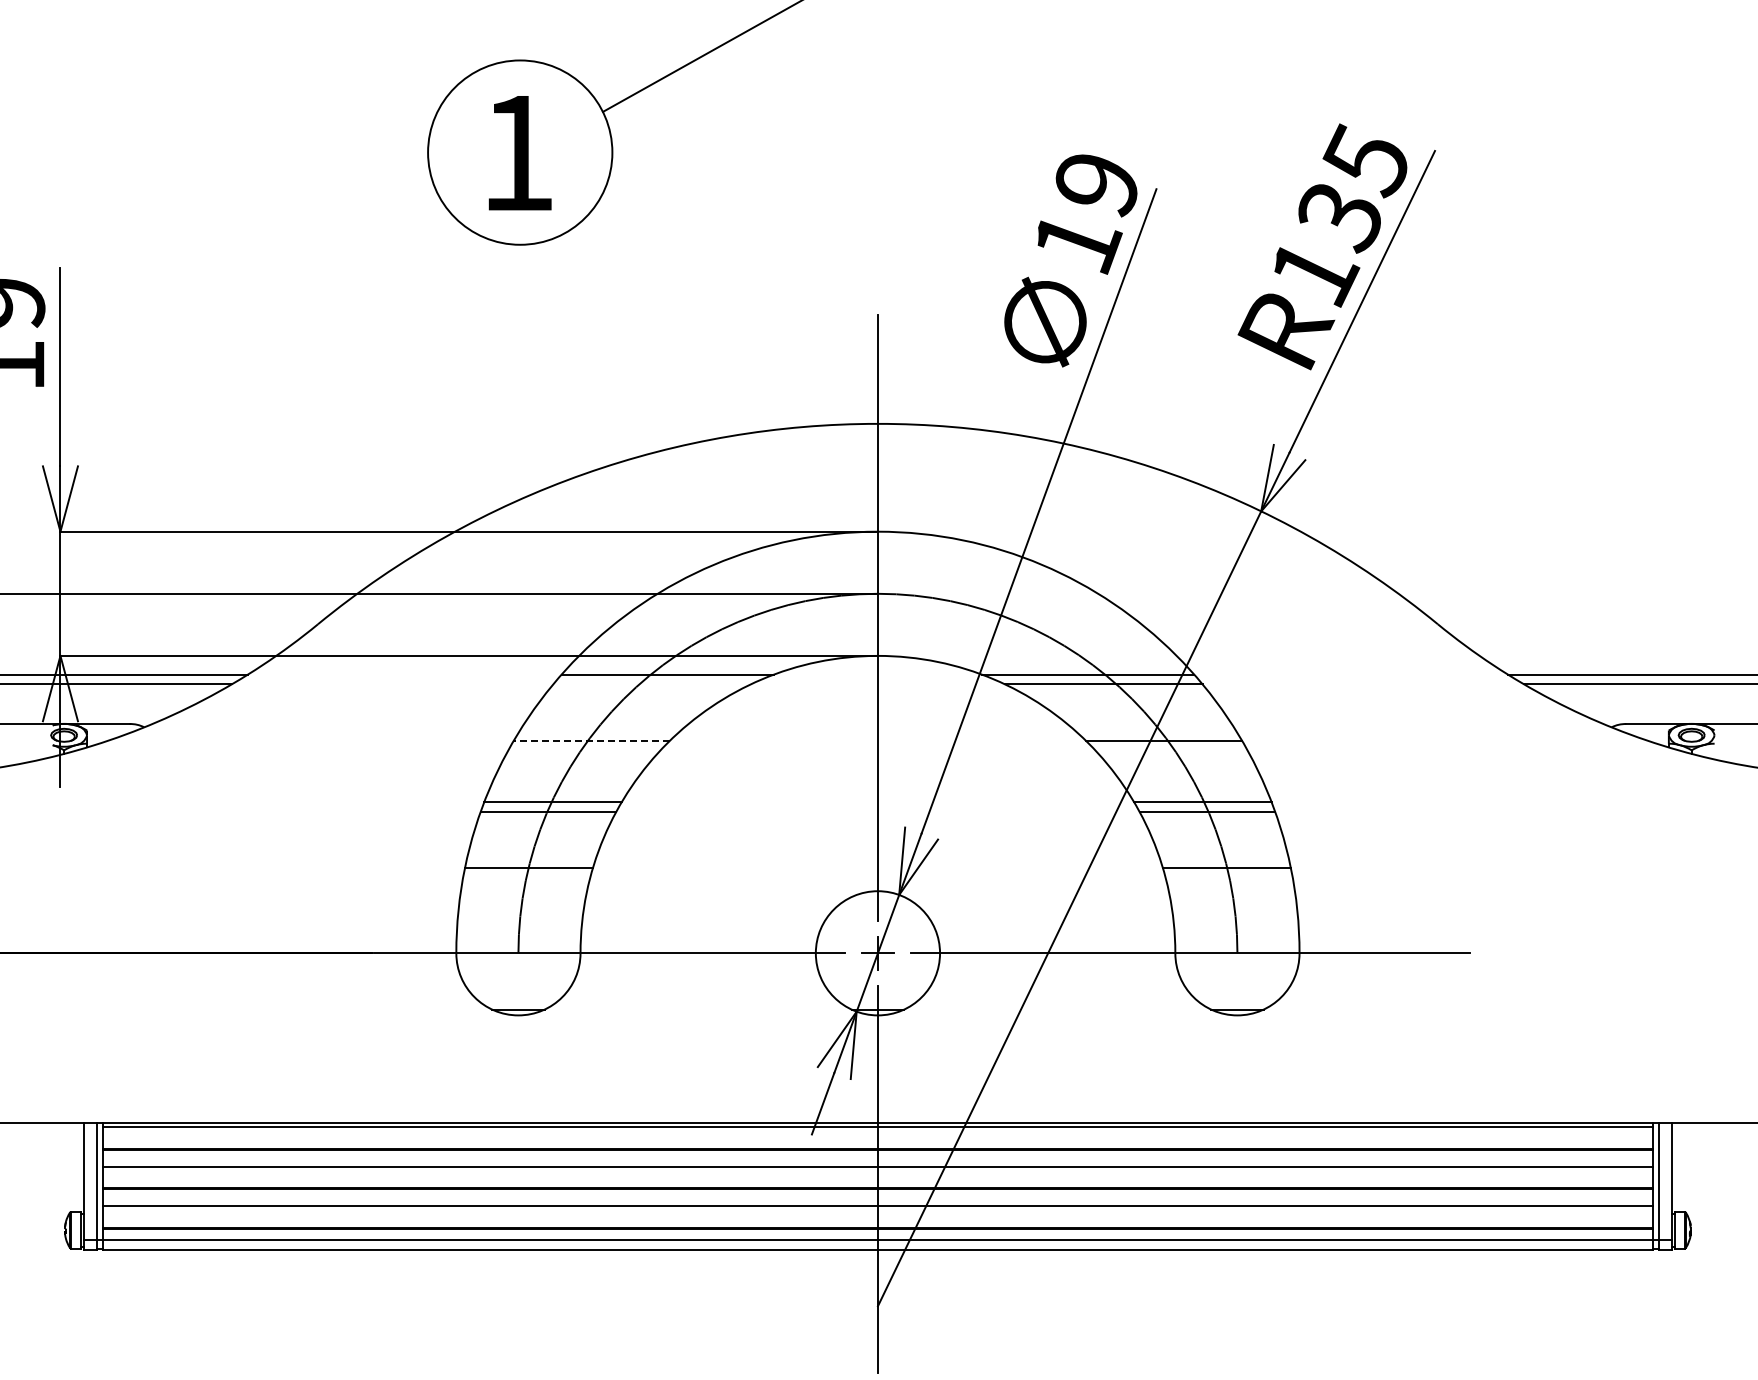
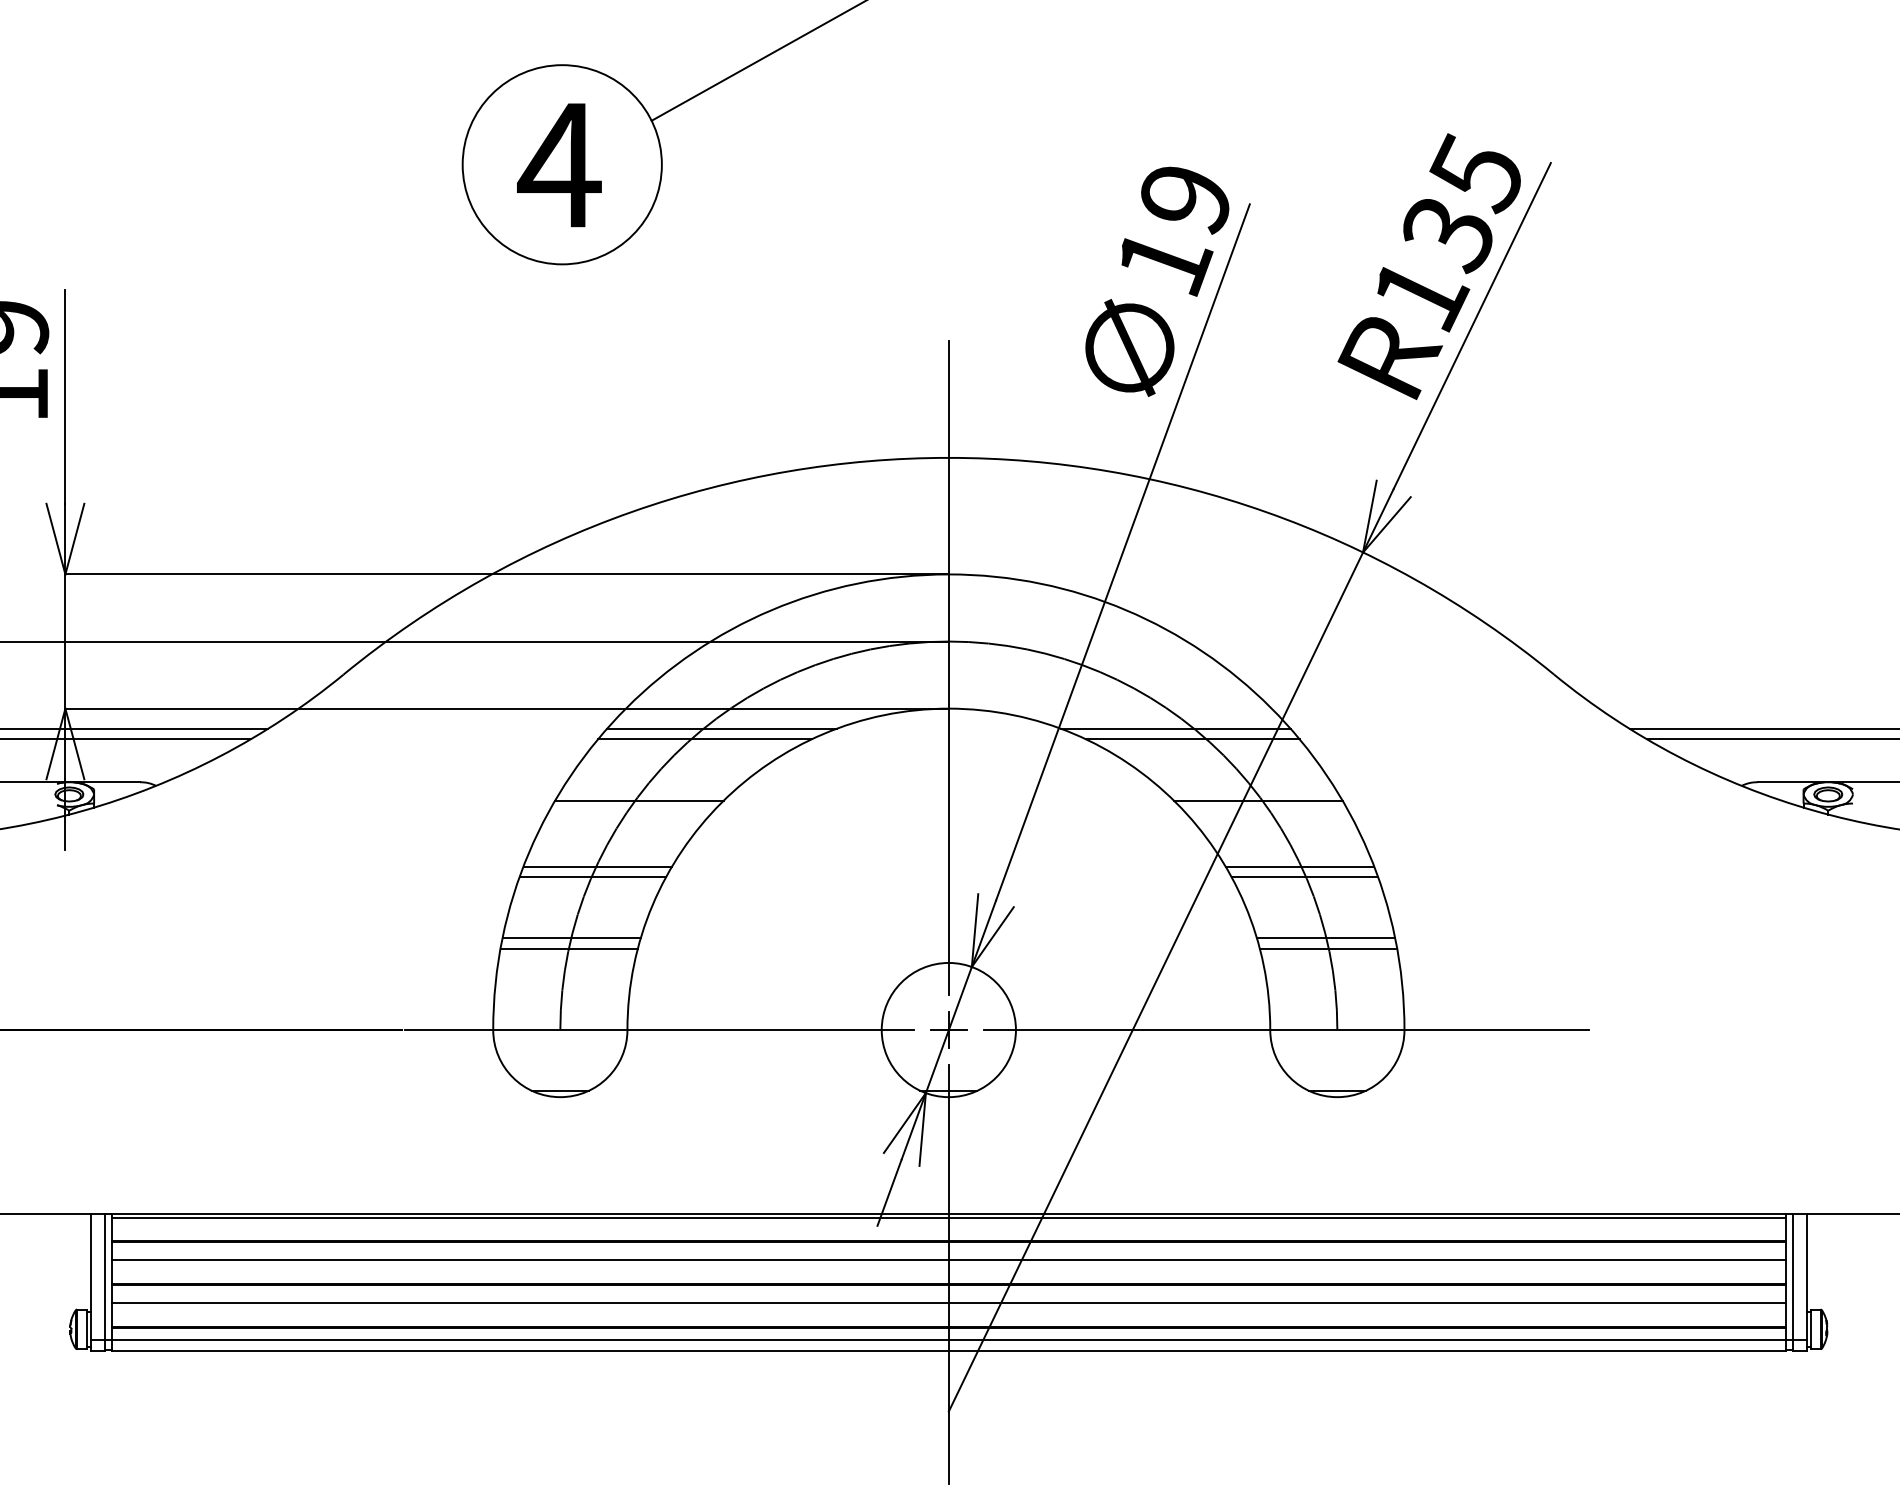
text: (517, 153) -> (559, 165), 1 -> 4
line: (651, 684) -> (704, 739), added
line: (591, 741) -> (639, 801), dashed -> solid
line: (526, 878) -> (569, 949), added
line: (1228, 878) -> (1327, 949), added

